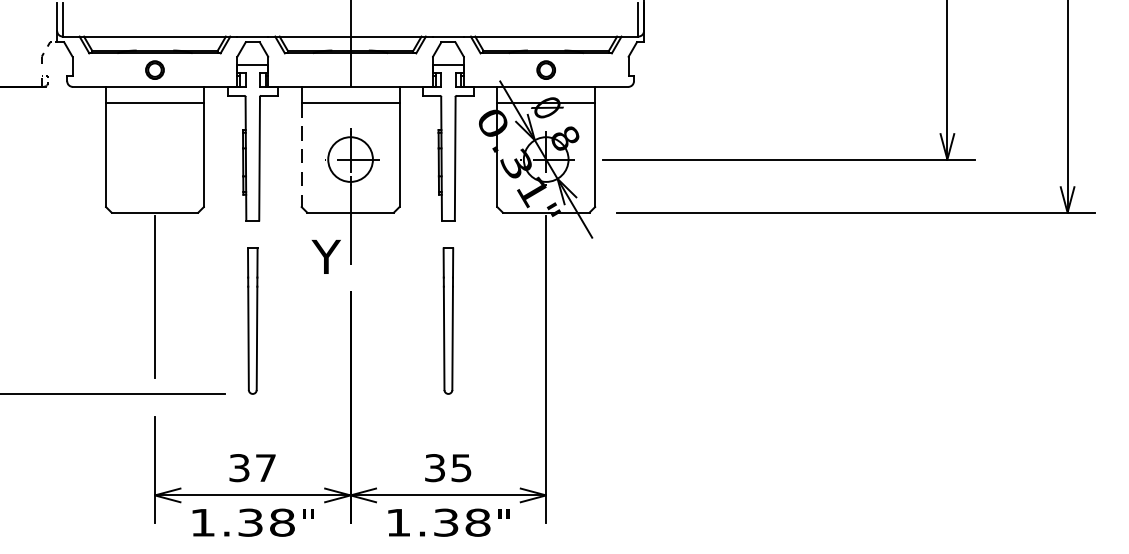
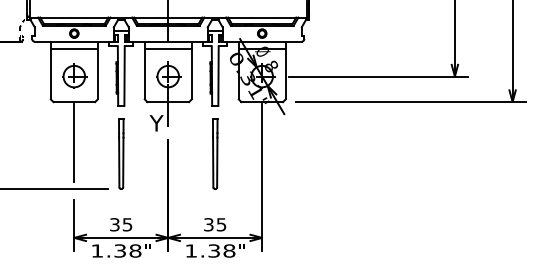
line: (301, 155) -> (144, 74), dashed -> solid
part: (155, 157) -> (74, 75), added
text: (265, 467) -> (127, 224), 37 -> 35

